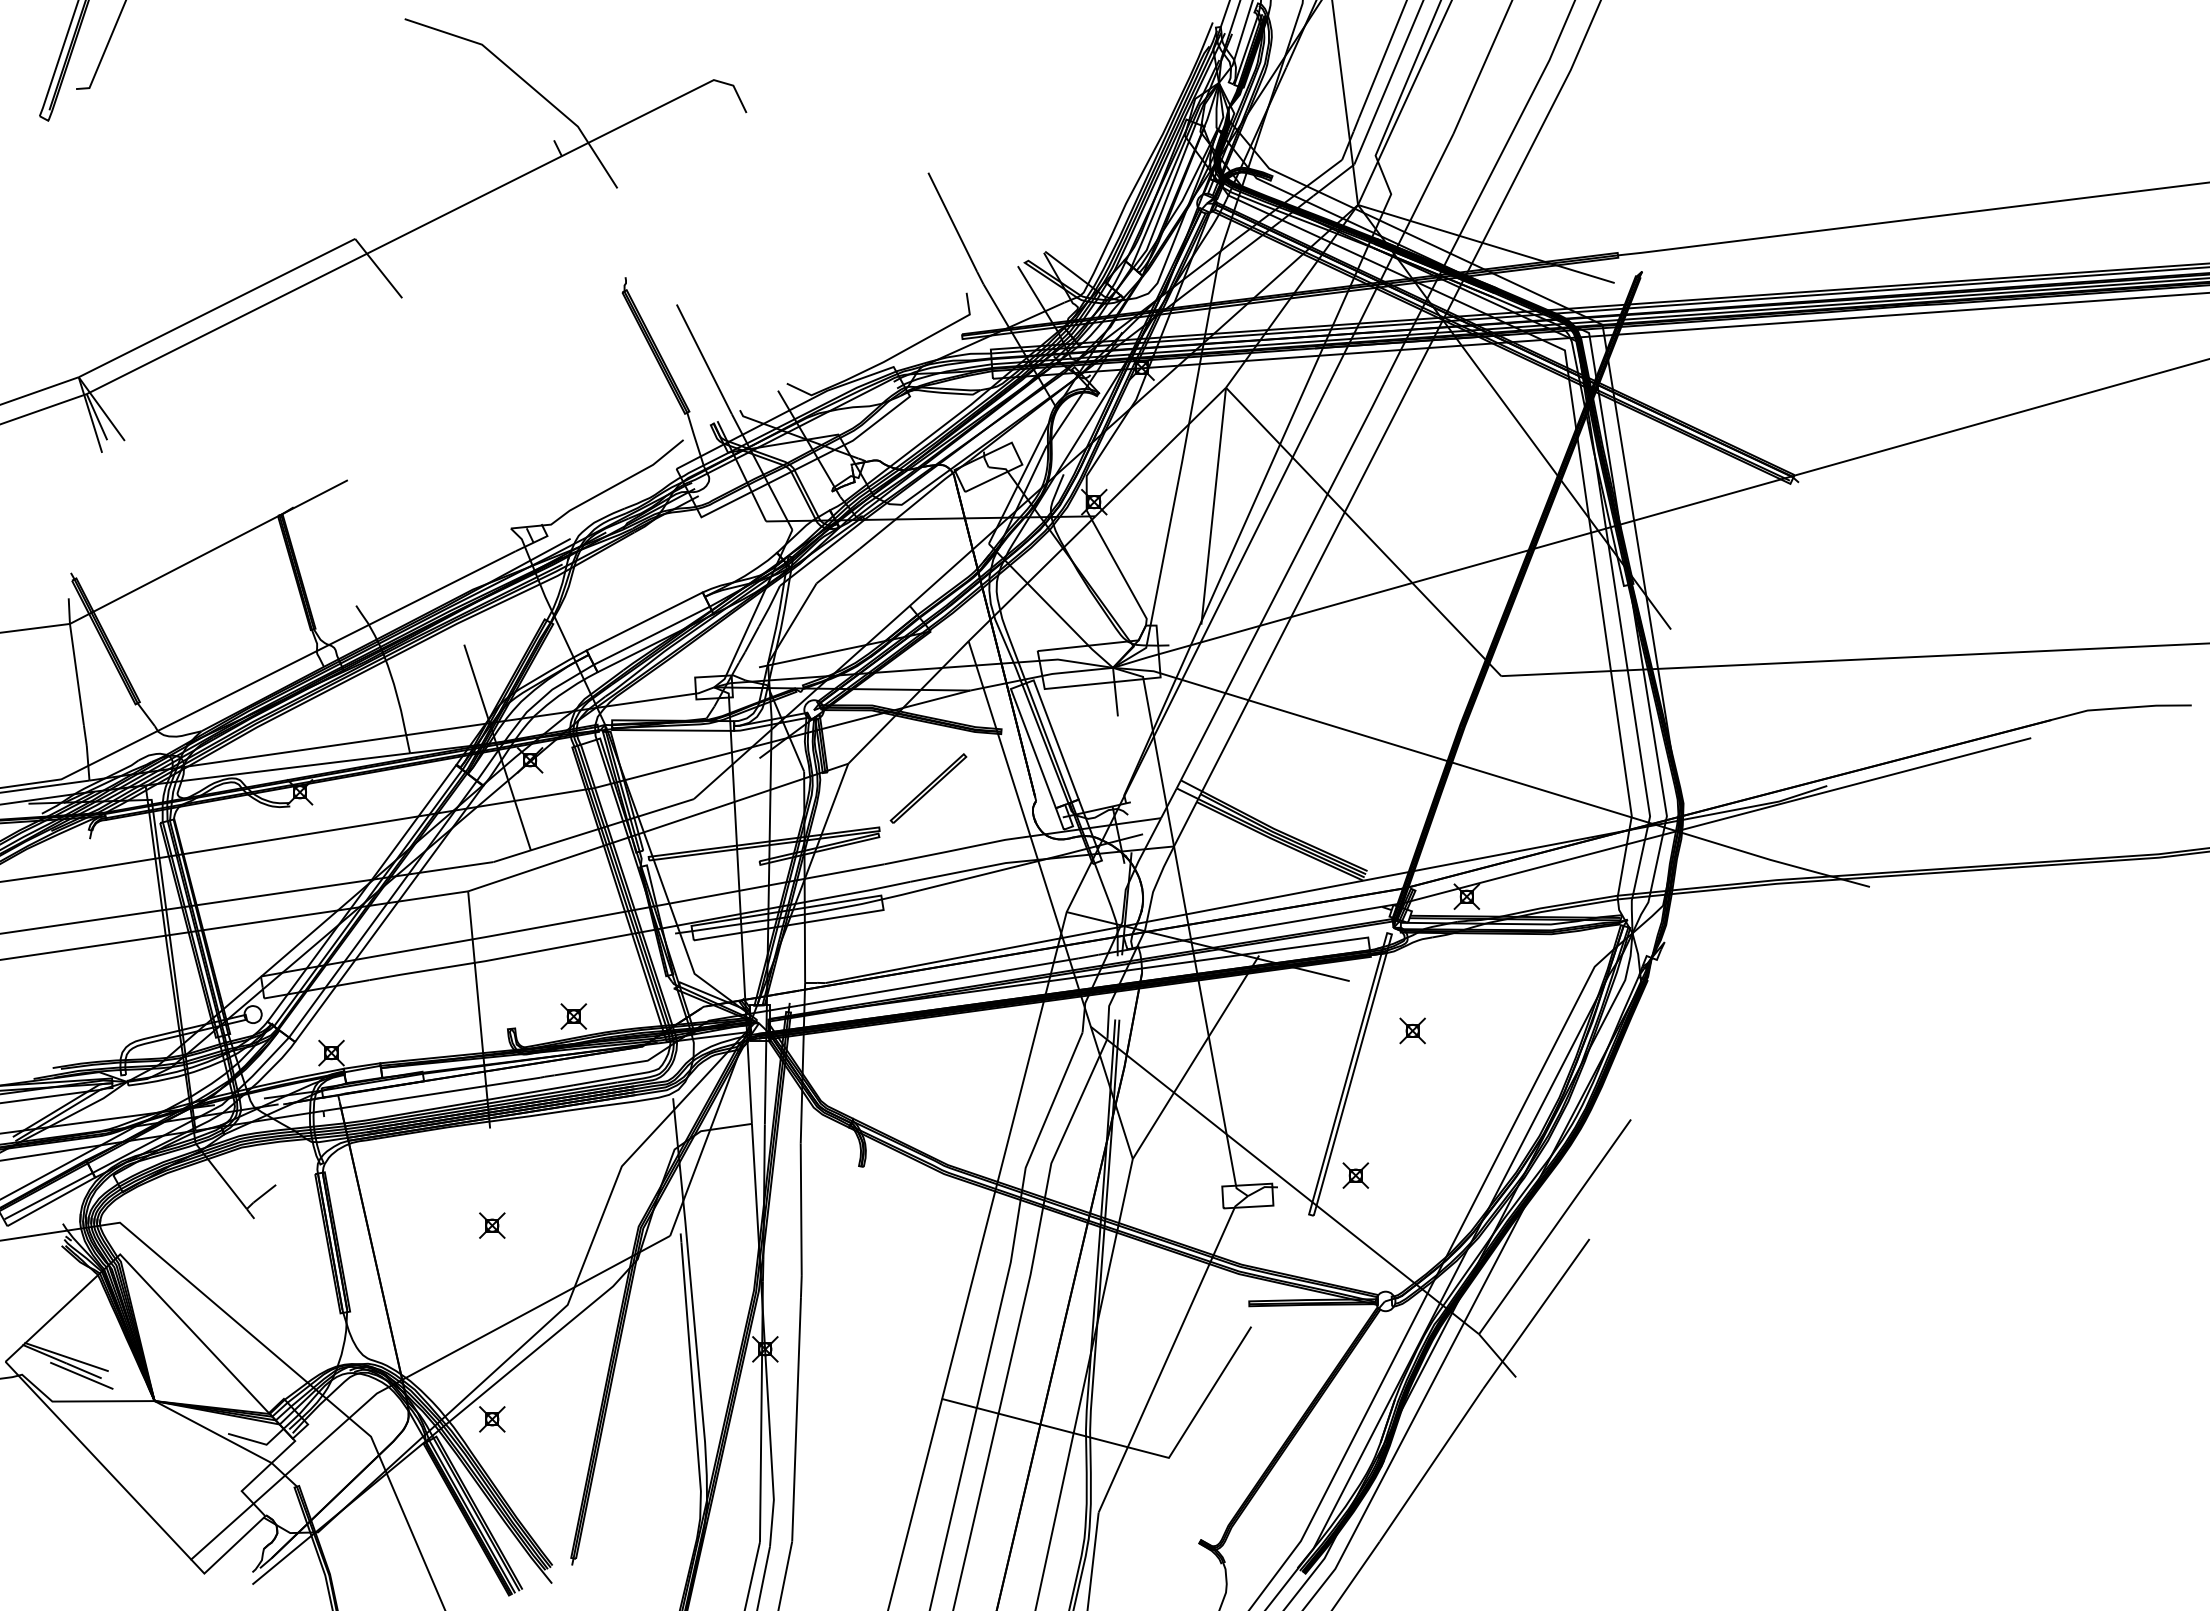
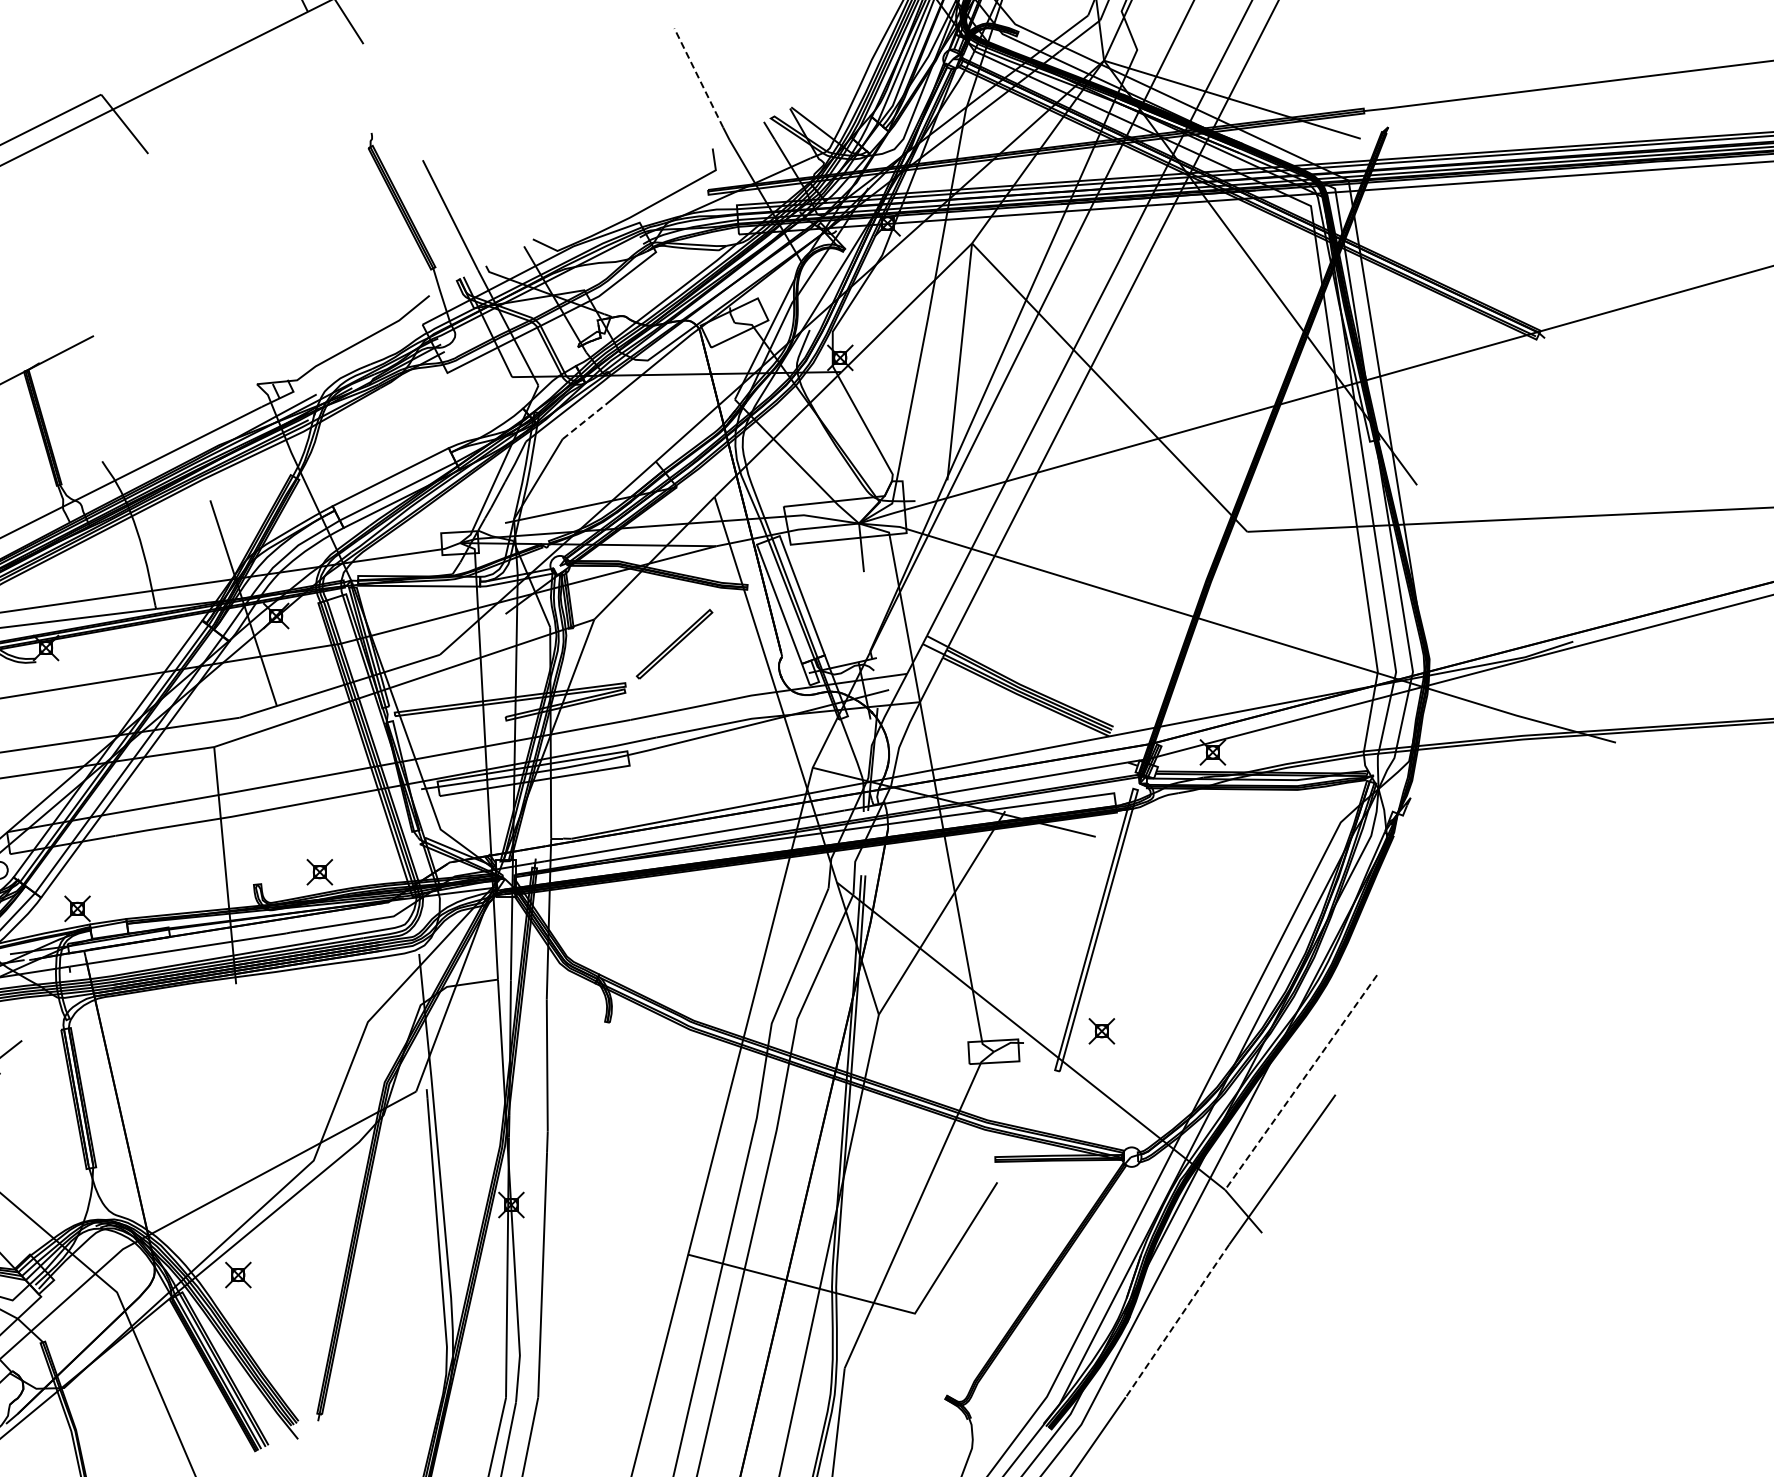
line: (952, 221) -> (698, 77), solid -> dashed
line: (838, 566) -> (584, 422), solid -> dashed
part: (1412, 1030) -> (1158, 886), removed
part: (492, 1225) -> (238, 1081), removed
line: (1555, 1226) -> (1301, 1082), solid -> dashed
line: (1431, 1465) -> (1177, 1321), solid -> dashed

